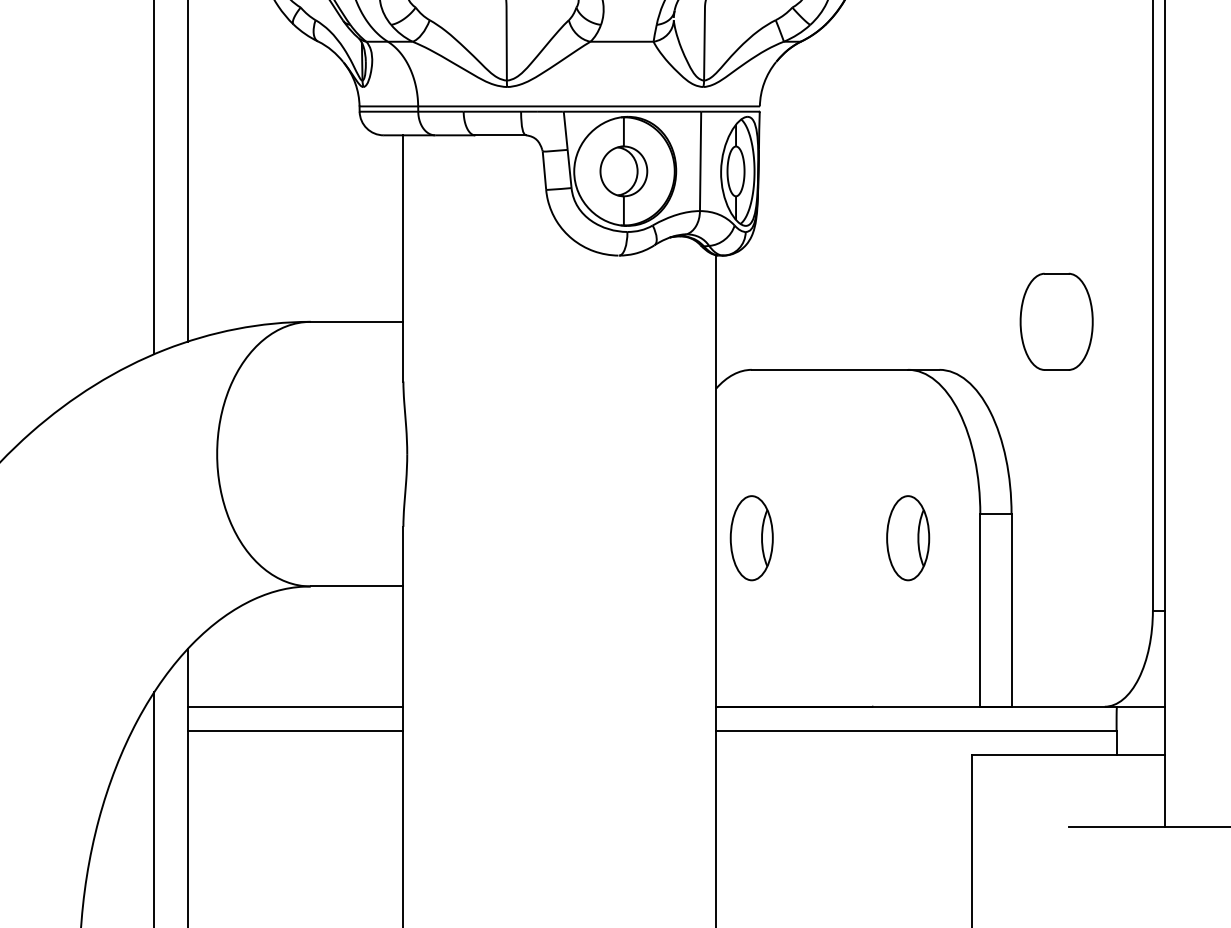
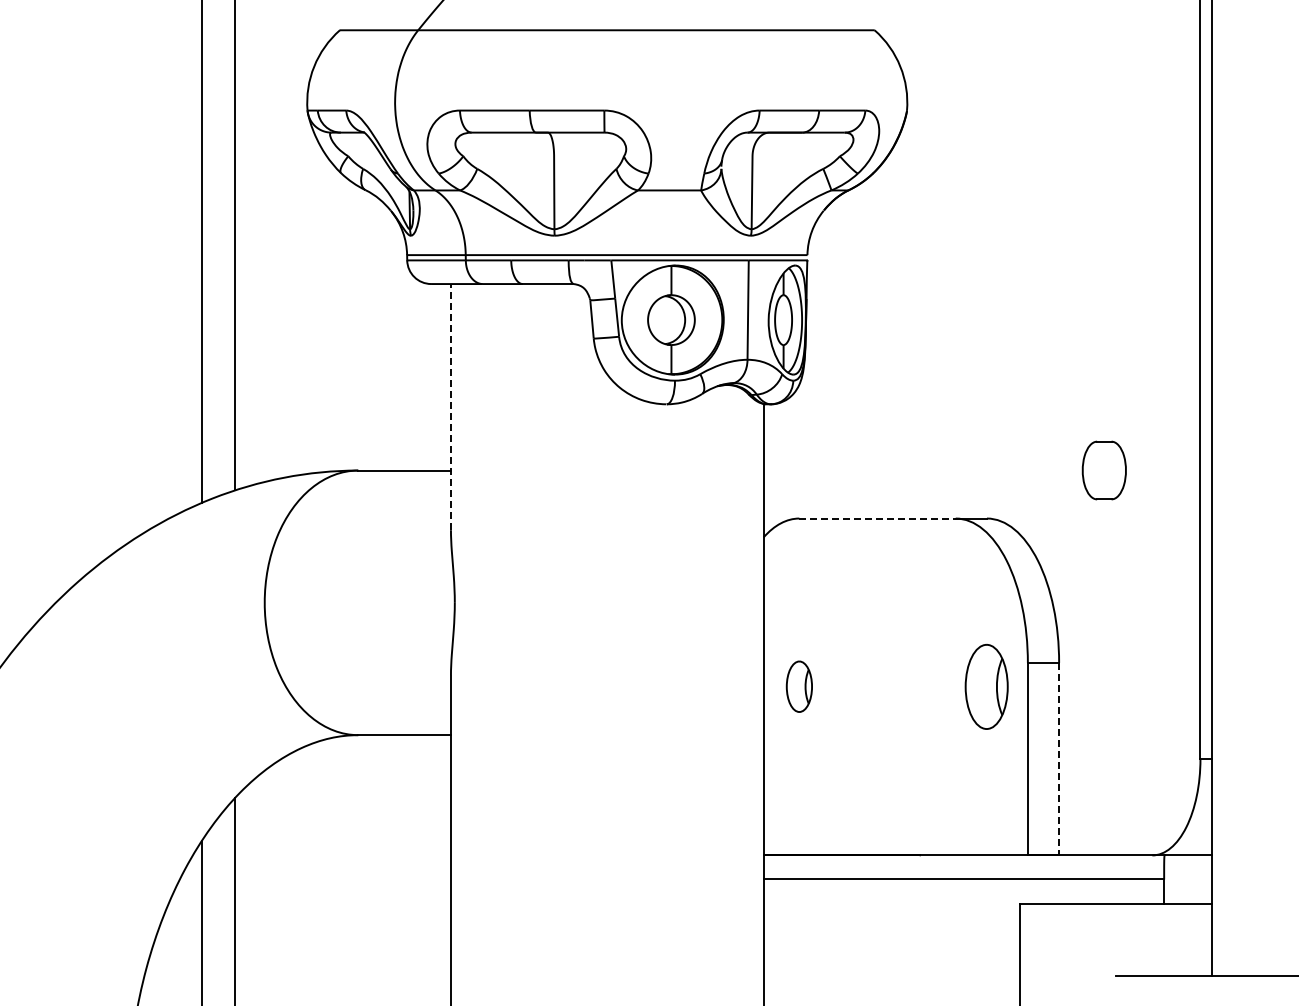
line: (402, 257) -> (450, 406), solid -> dashed
part: (1056, 321) -> (1104, 470), size x0.6
line: (830, 369) -> (878, 518), solid -> dashed
part: (751, 537) -> (799, 686), size x0.6
part: (907, 537) -> (986, 686), moved
line: (1011, 610) -> (1059, 759), solid -> dashed
line: (294, 706) -> (342, 855), removed
line: (294, 730) -> (342, 879), removed

